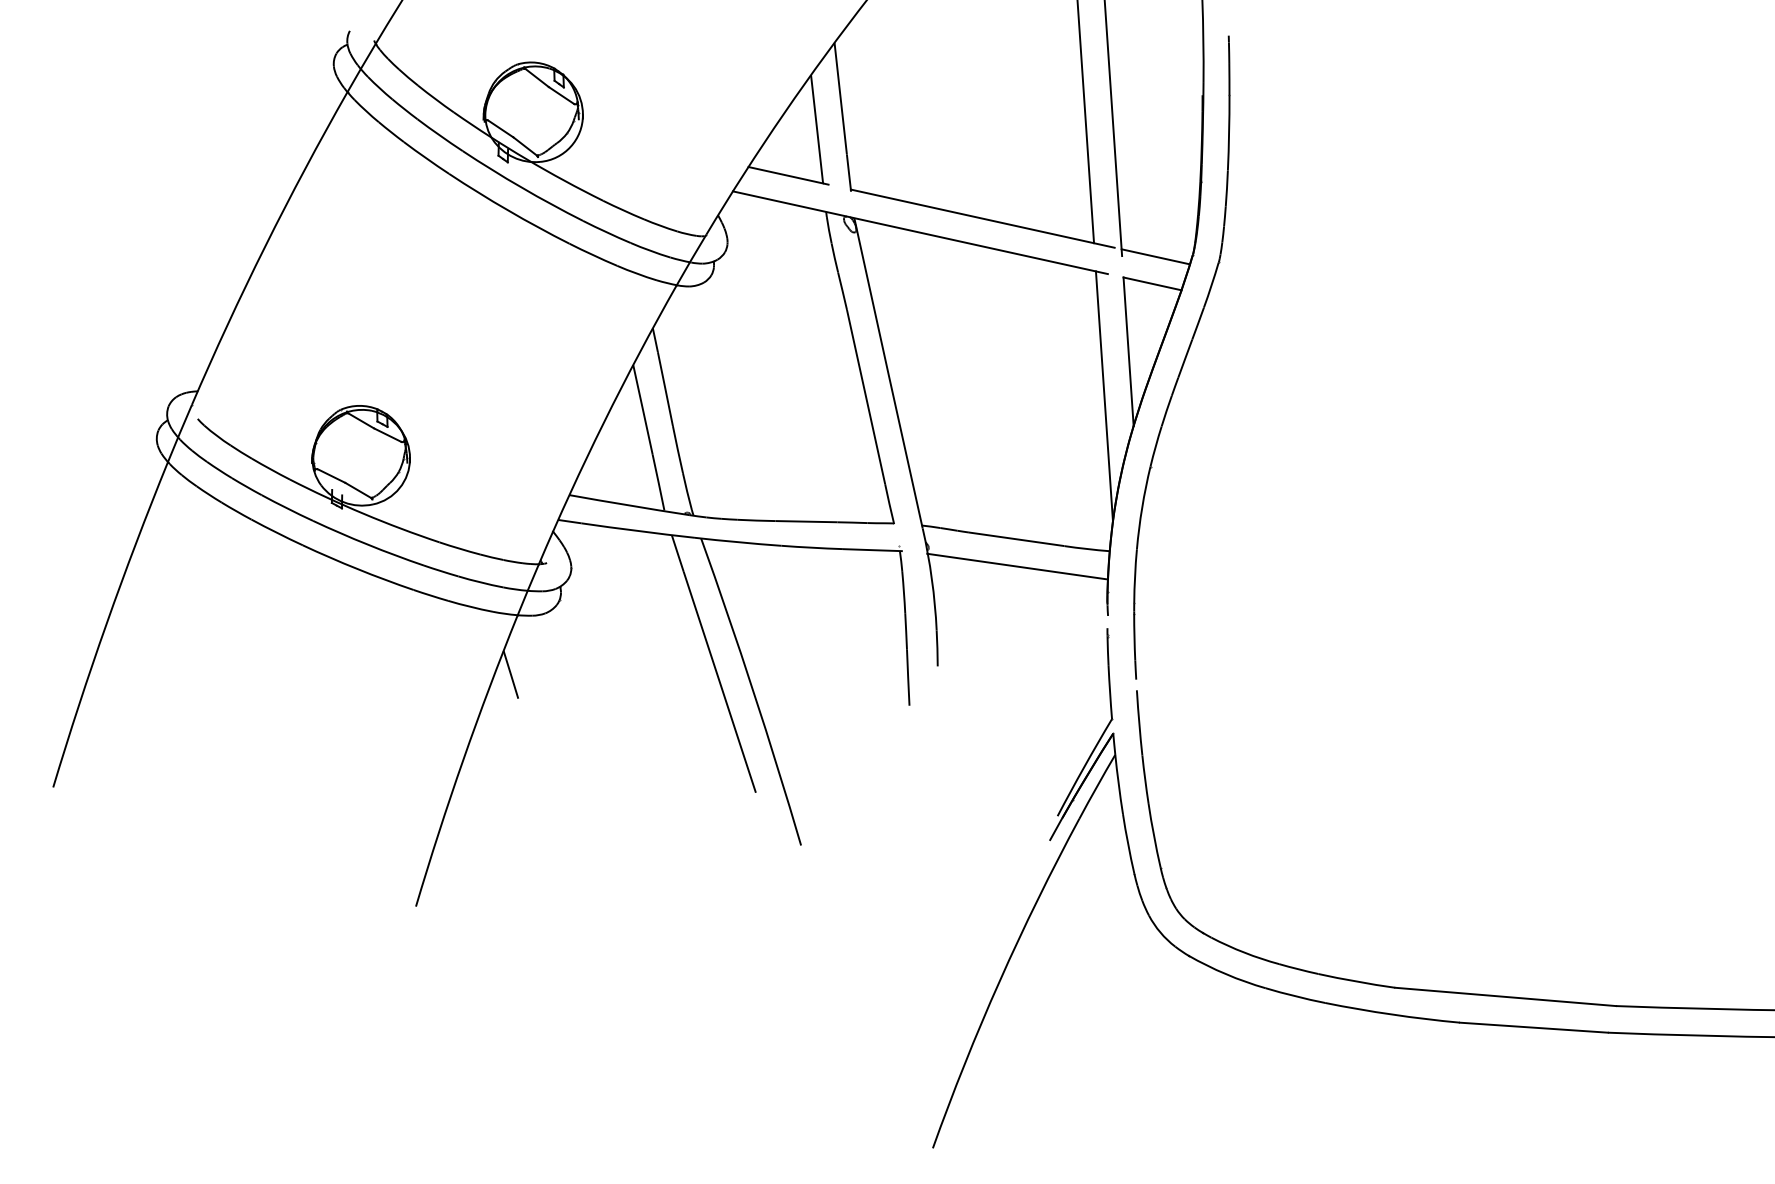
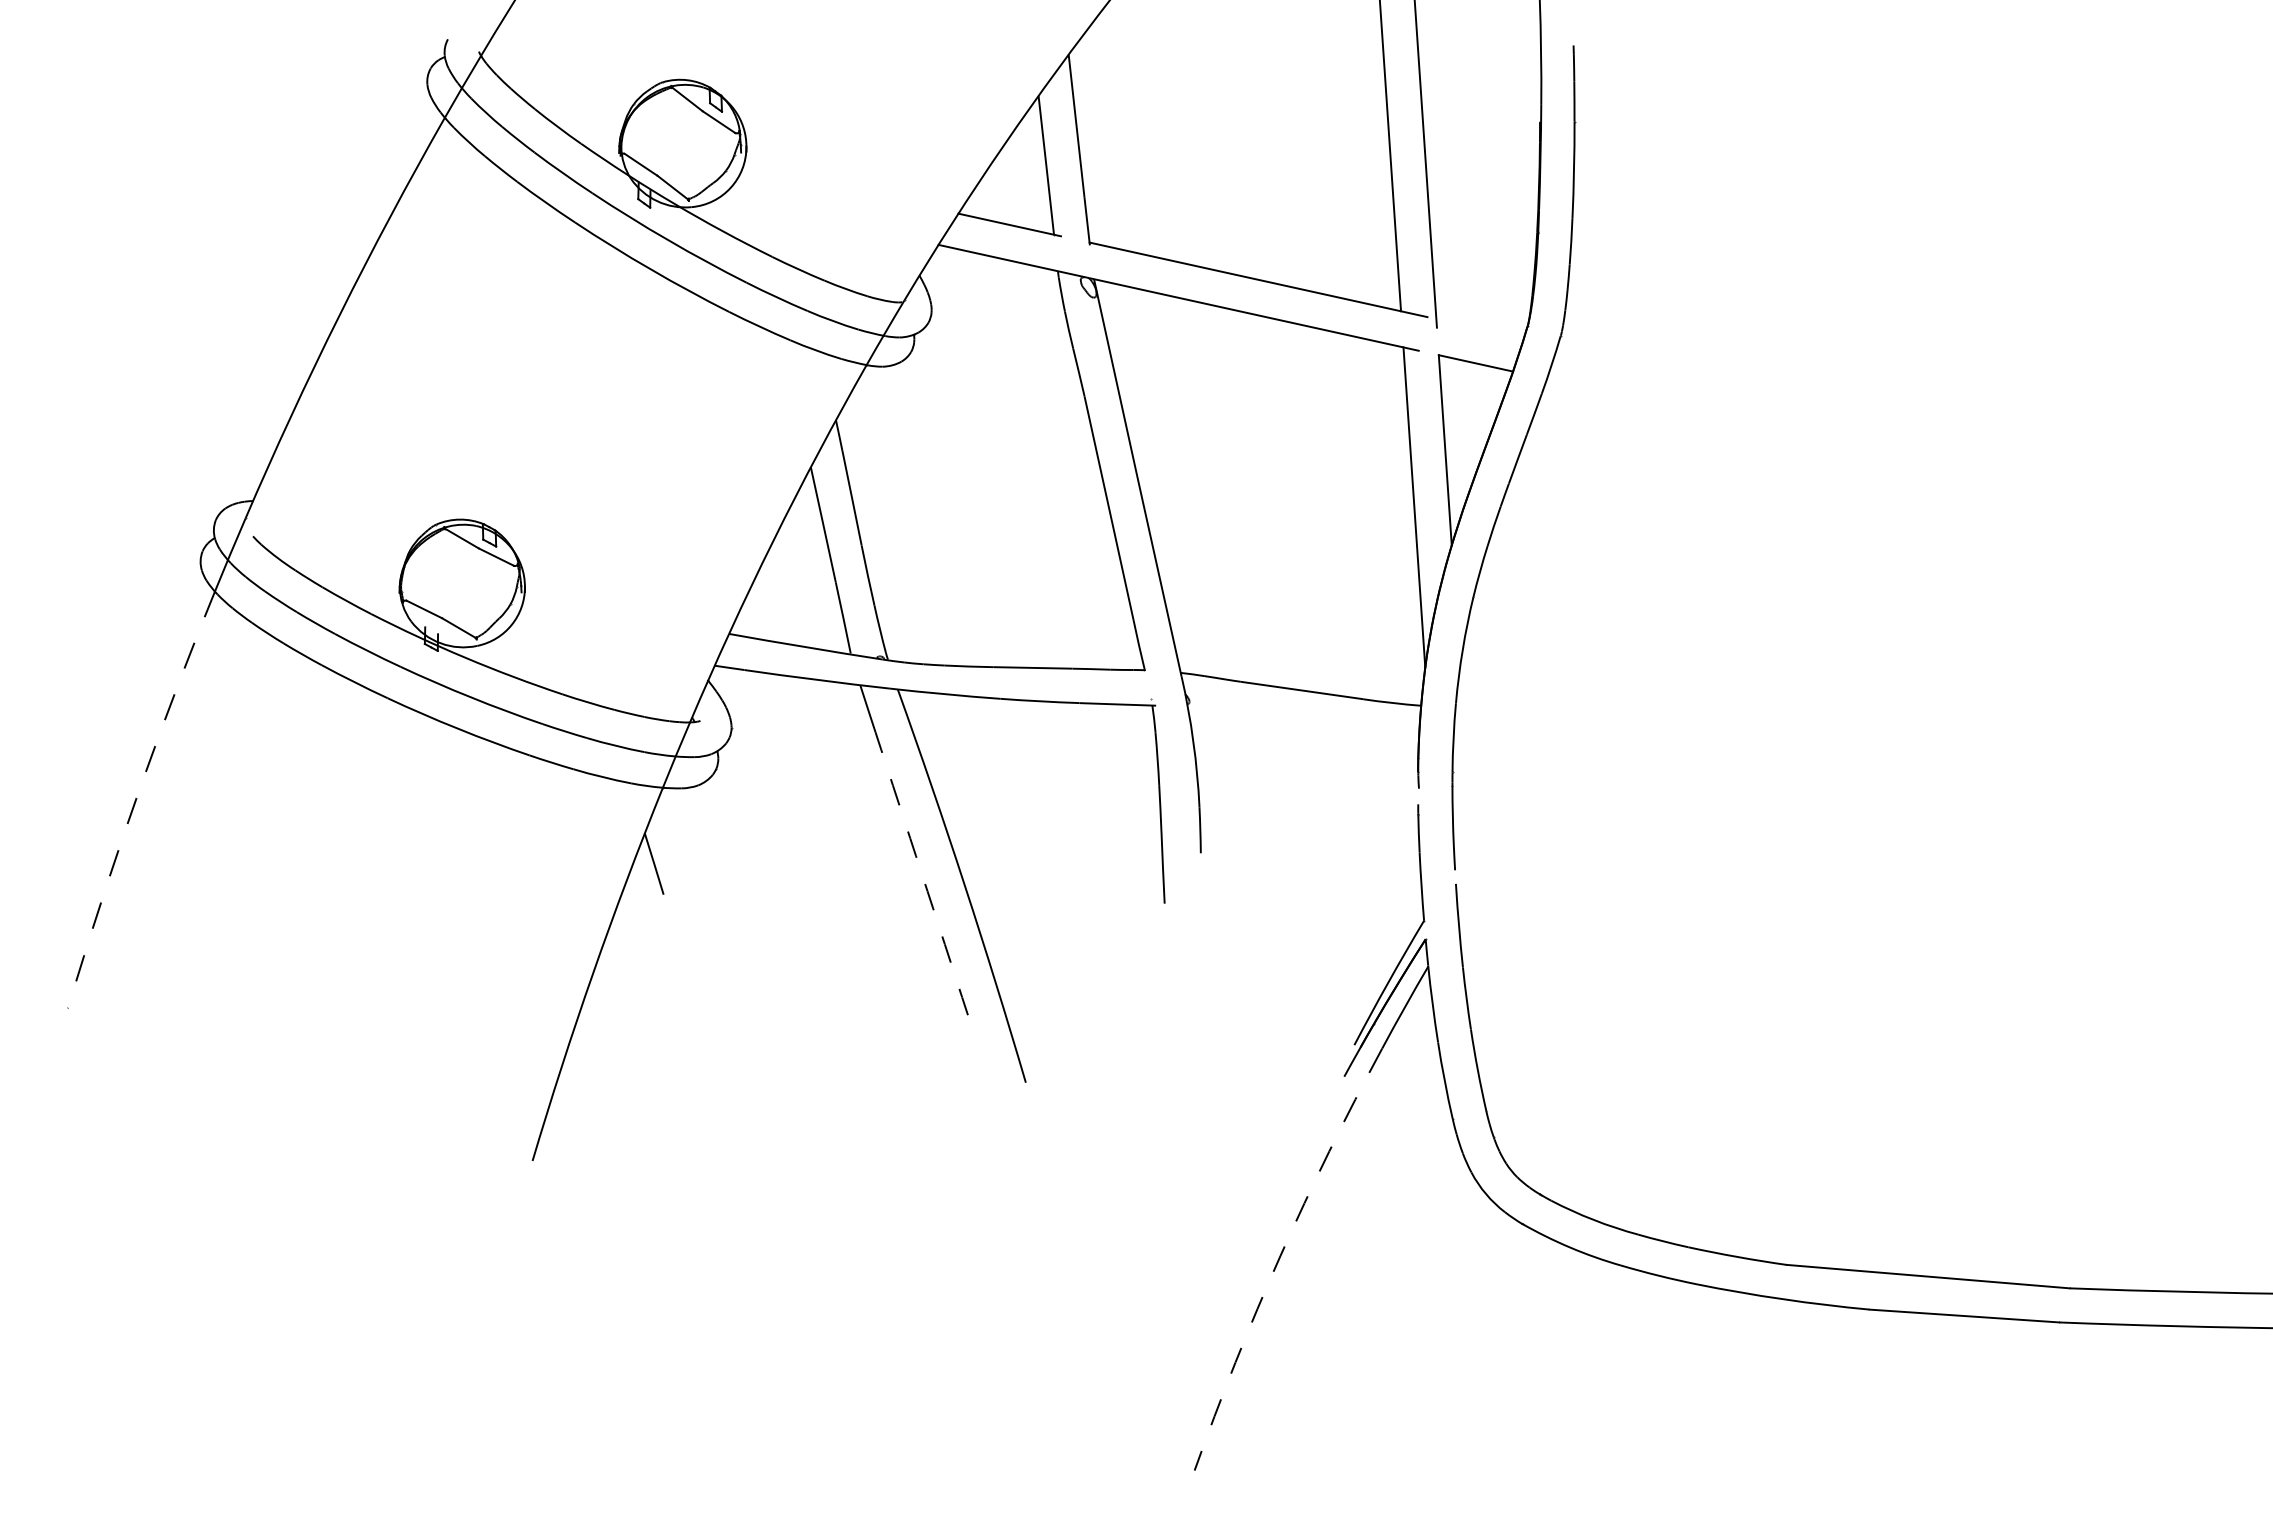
line: (1155, 256) -> (1479, 328), removed
line: (1017, 566) -> (1303, 725), removed
arc: (106, 623) -> (136, 798), solid -> dashed
arc: (719, 682) -> (921, 873), solid -> dashed
arc: (999, 980) -> (1279, 1255), solid -> dashed

